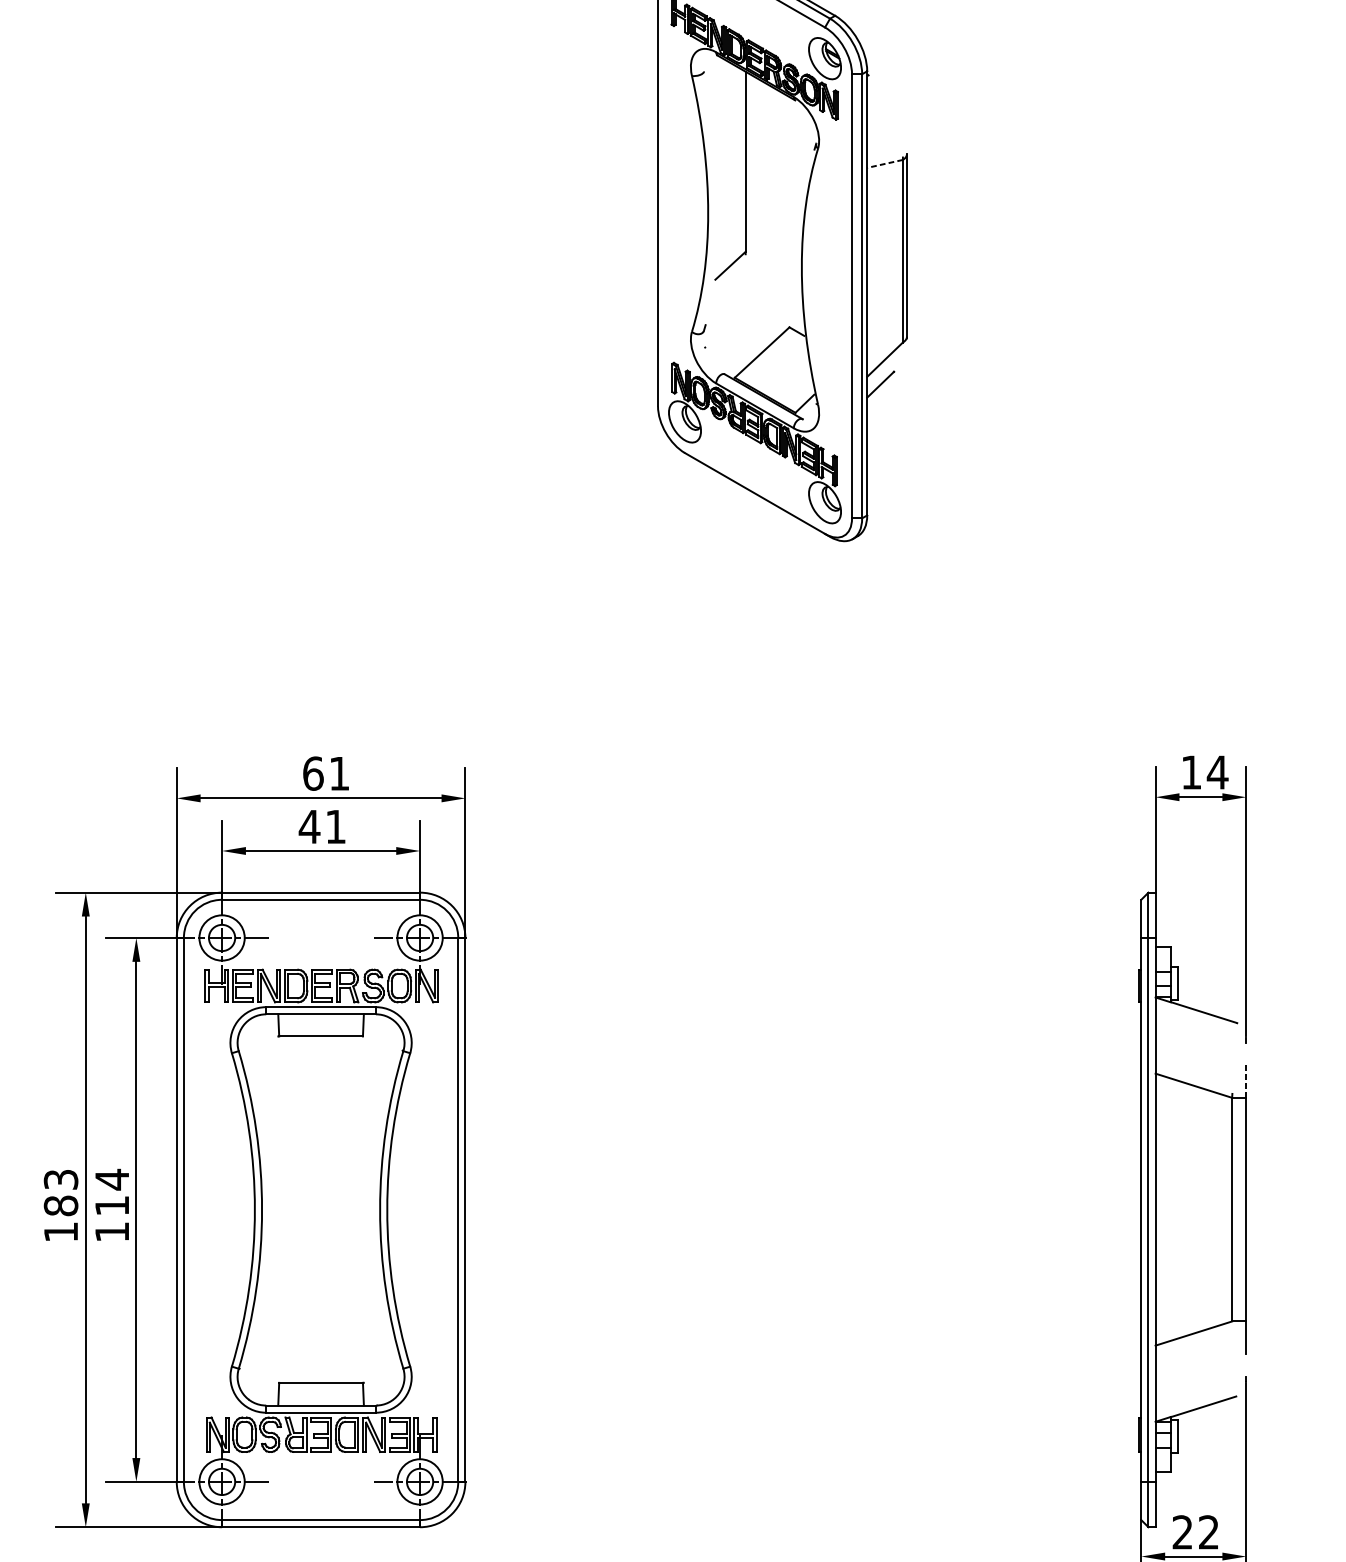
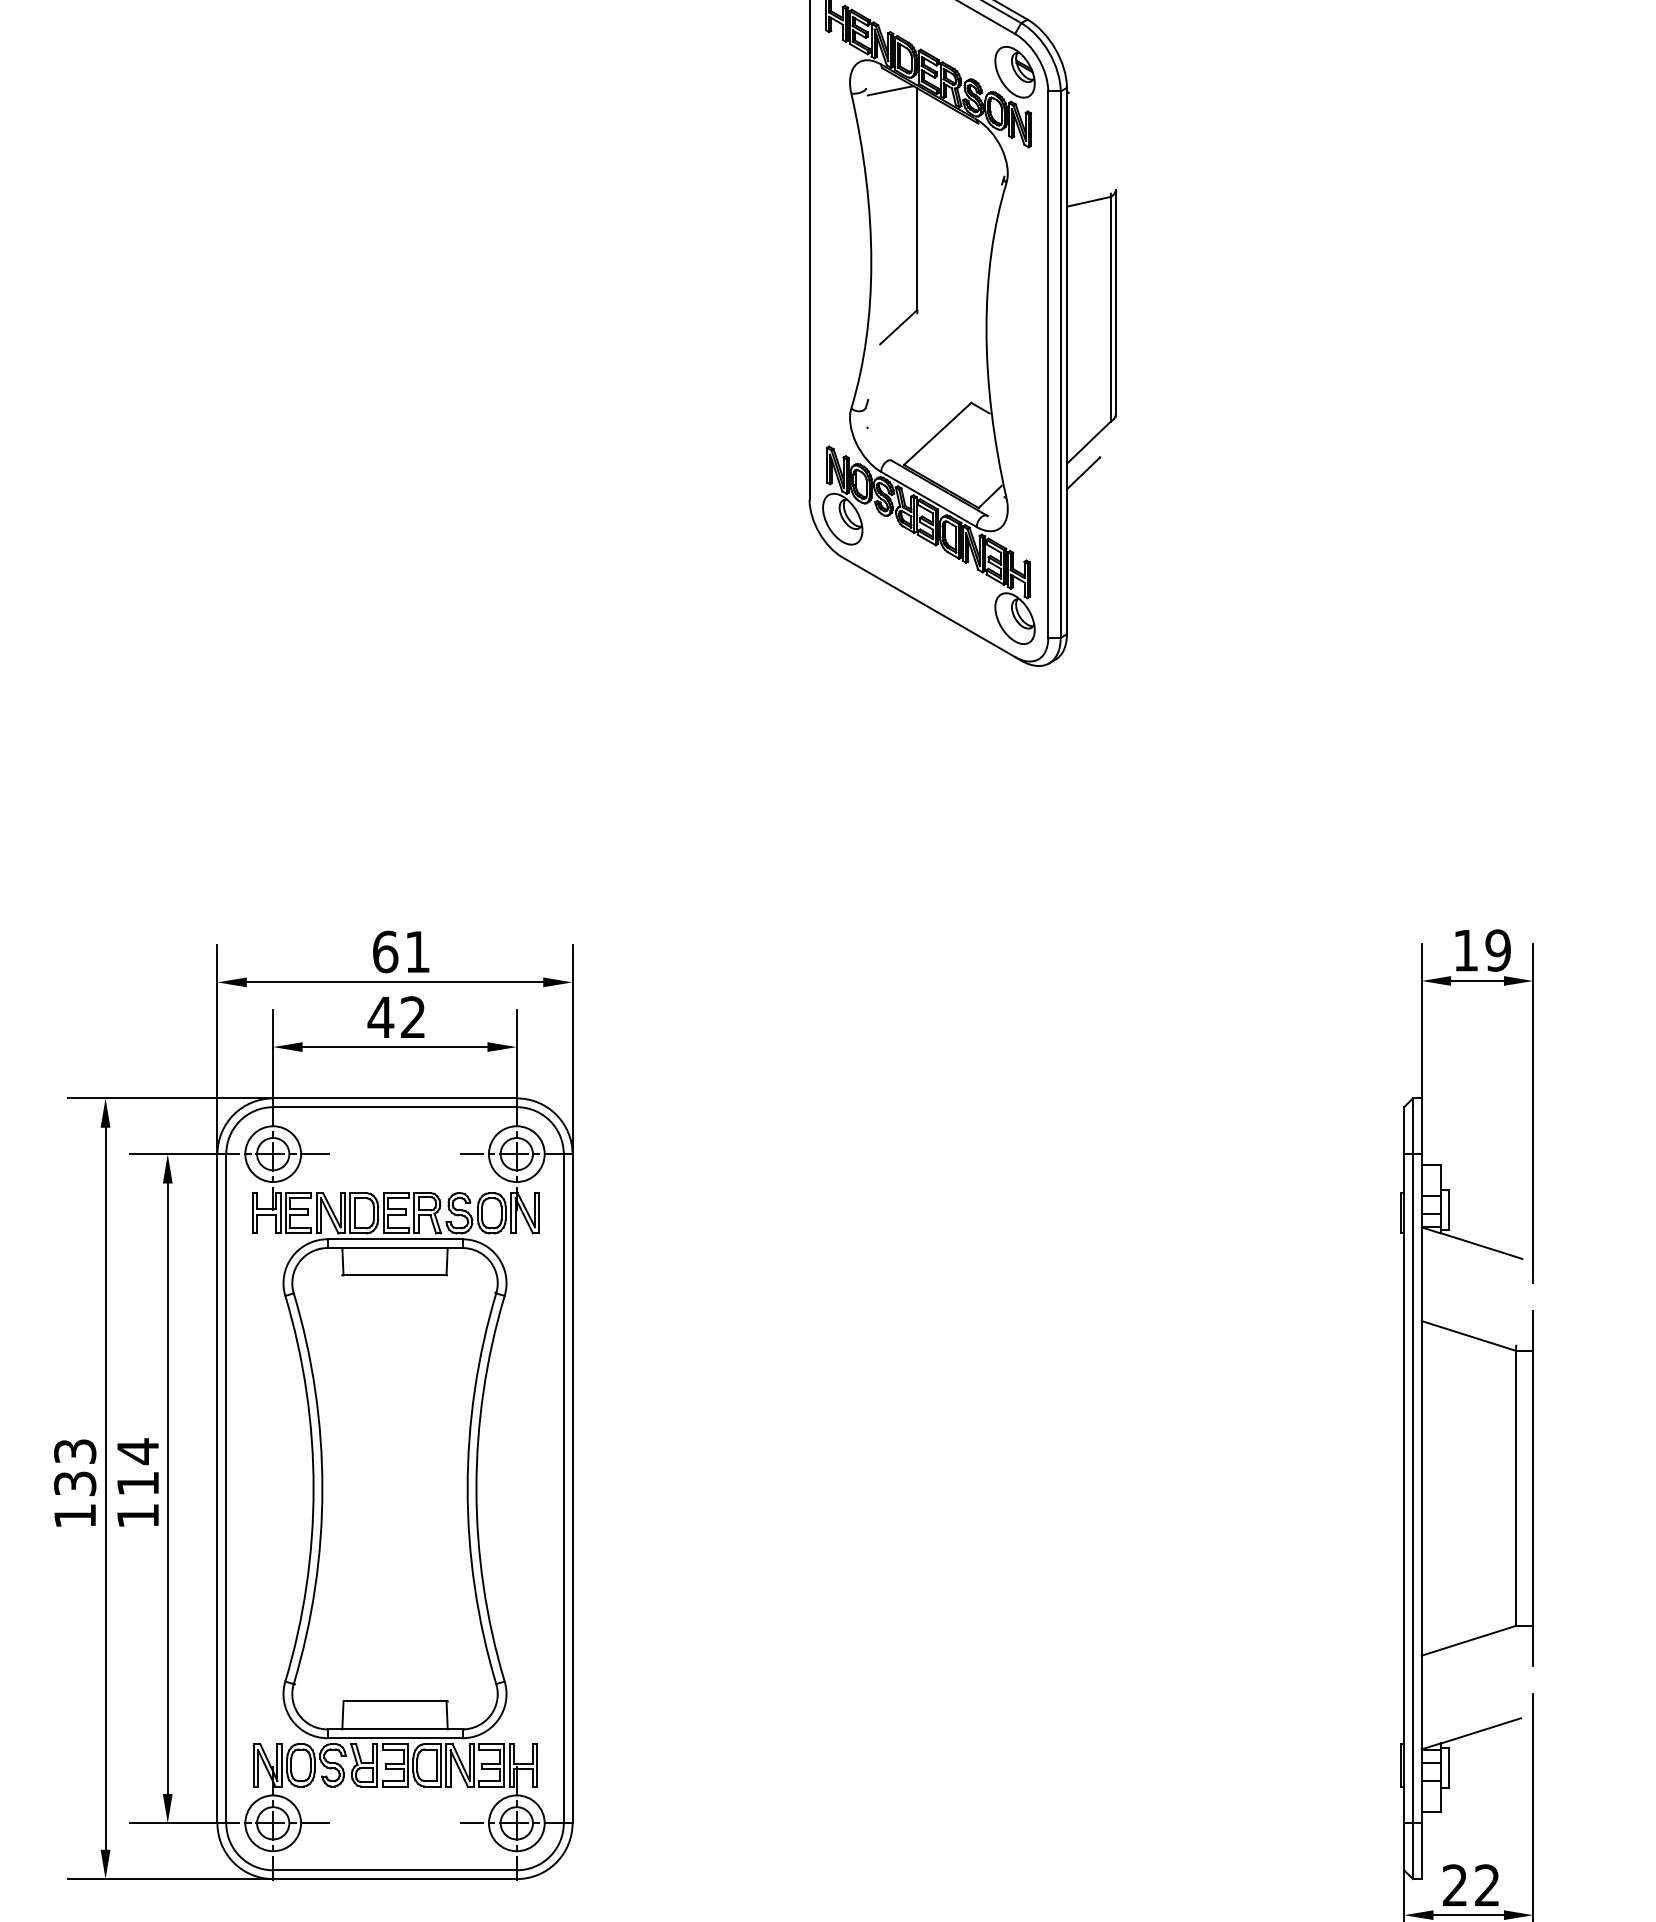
line: (723, 73) -> (890, 90), added
line: (884, 163) -> (1088, 201), dashed -> solid
text: (1217, 772) -> (1497, 950), 14 -> 19
text: (335, 826) -> (412, 1016), 41 -> 42
line: (1246, 1081) -> (1533, 1330), dashed -> solid
text: (61, 1205) -> (75, 1483), 183 -> 133

